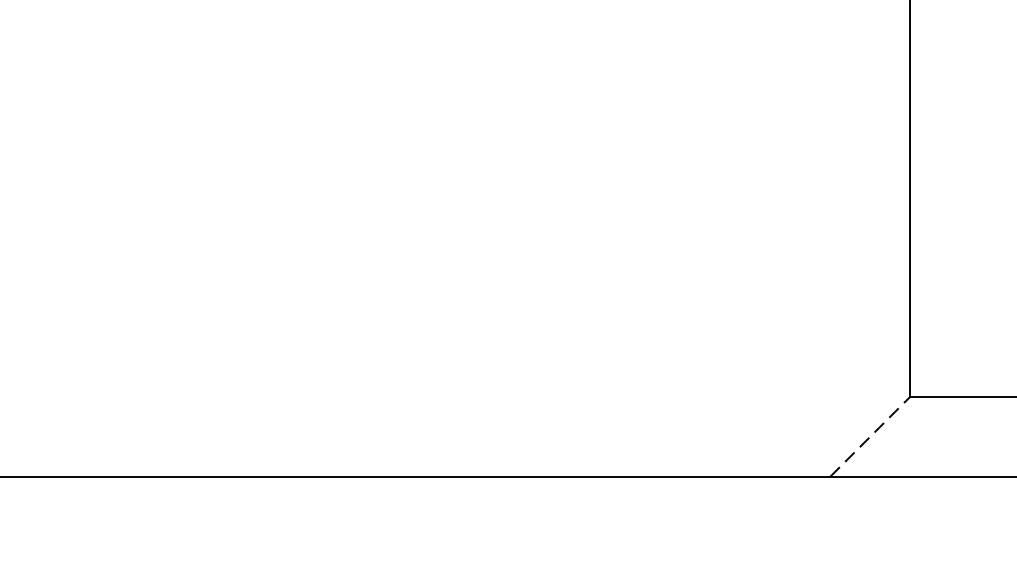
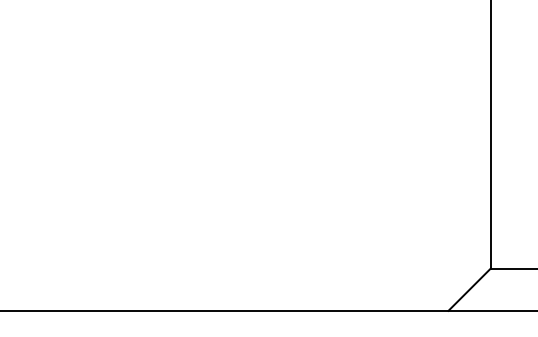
line: (870, 436) -> (469, 289), dashed -> solid

